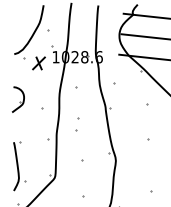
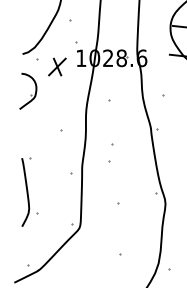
part: (17, 99) -> (27, 91), moved
part: (19, 166) -> (29, 192), moved

